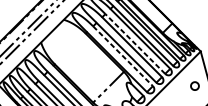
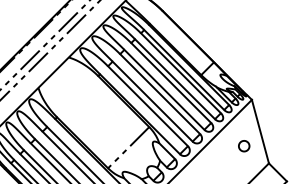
line: (135, 43) -> (164, 89), dashed -> solid
line: (123, 56) -> (148, 106), dashed -> solid

